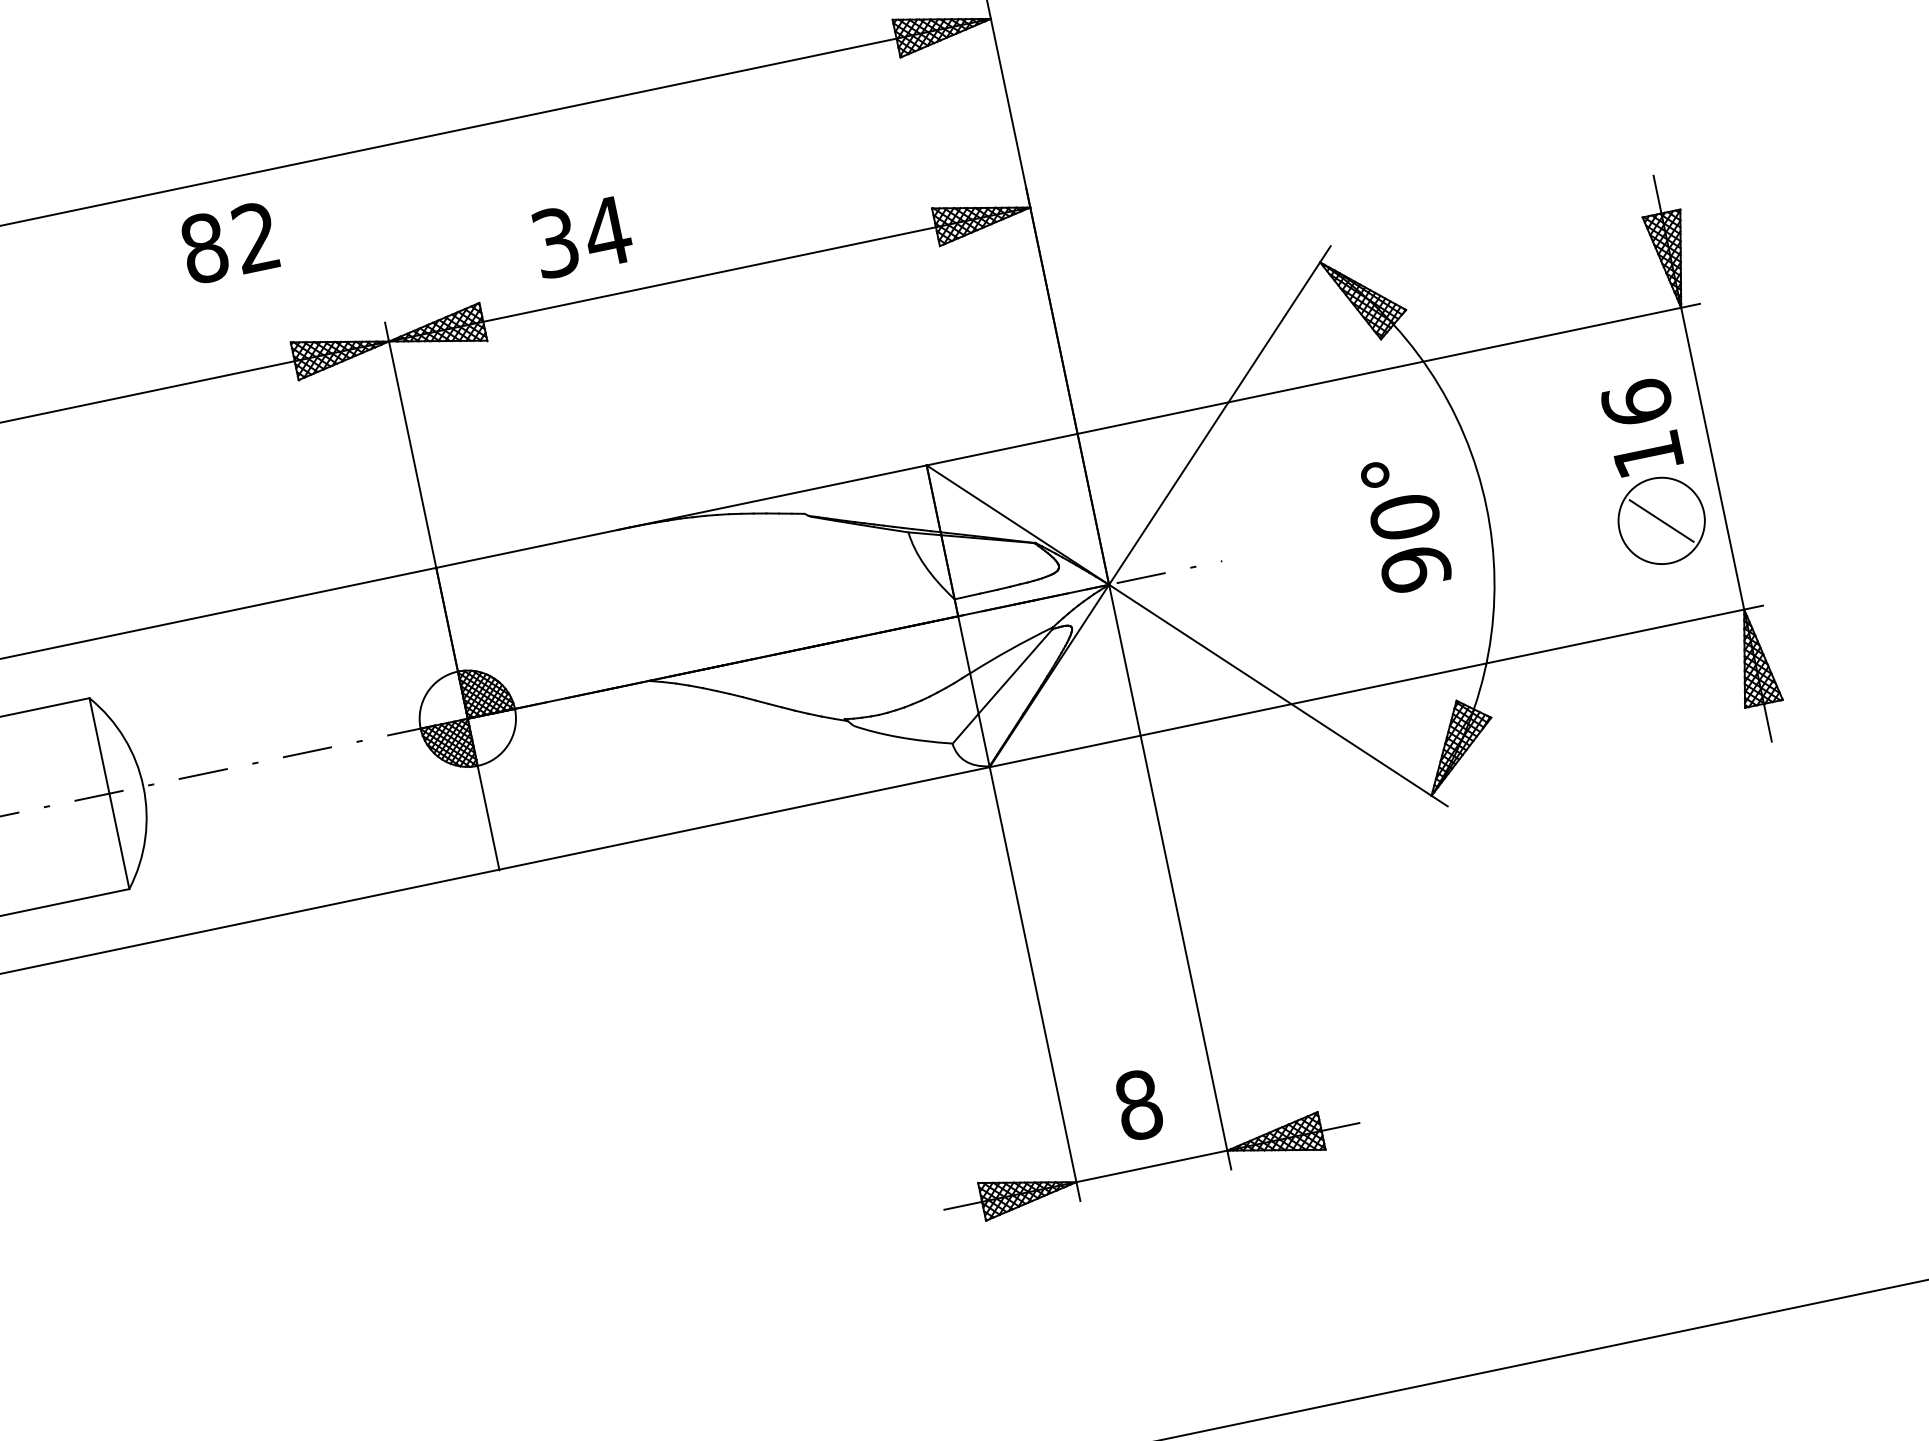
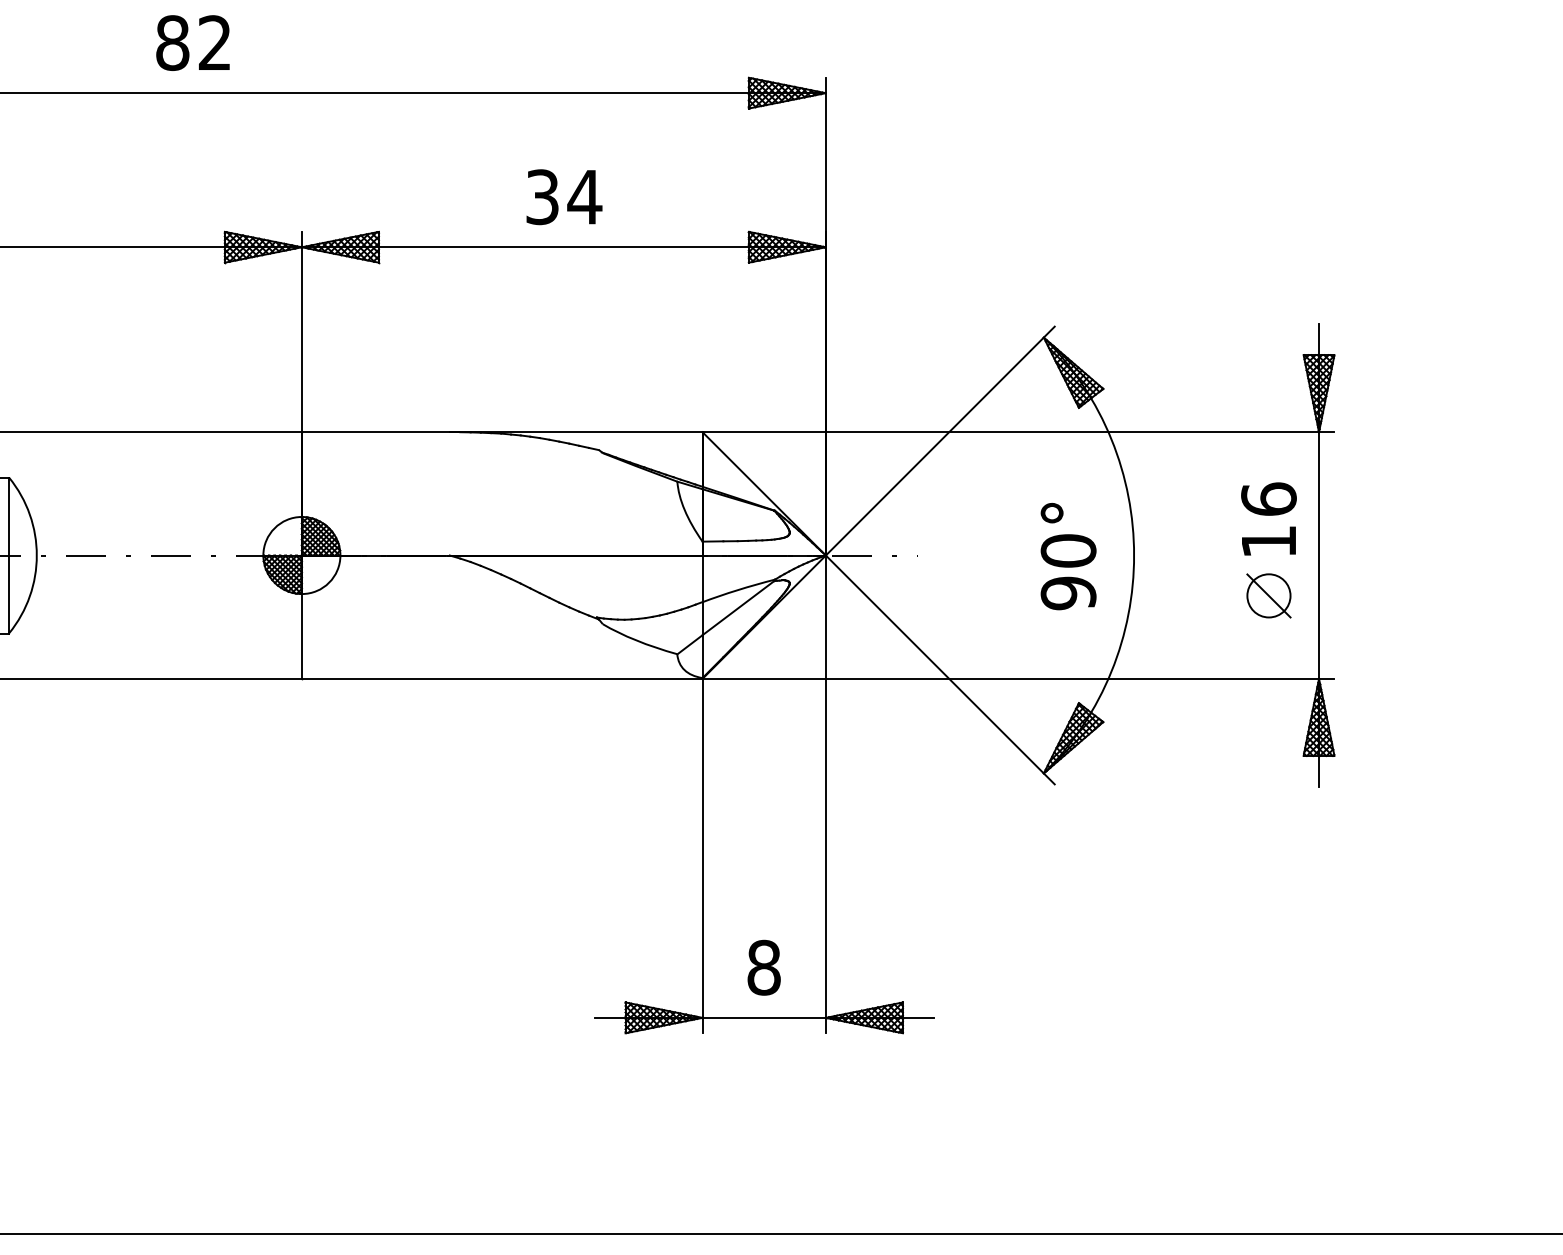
text: (582, 237) -> (564, 197), moved
text: (228, 242) -> (192, 42), moved
circle: (1661, 520) -> (1268, 595), size x0.62

